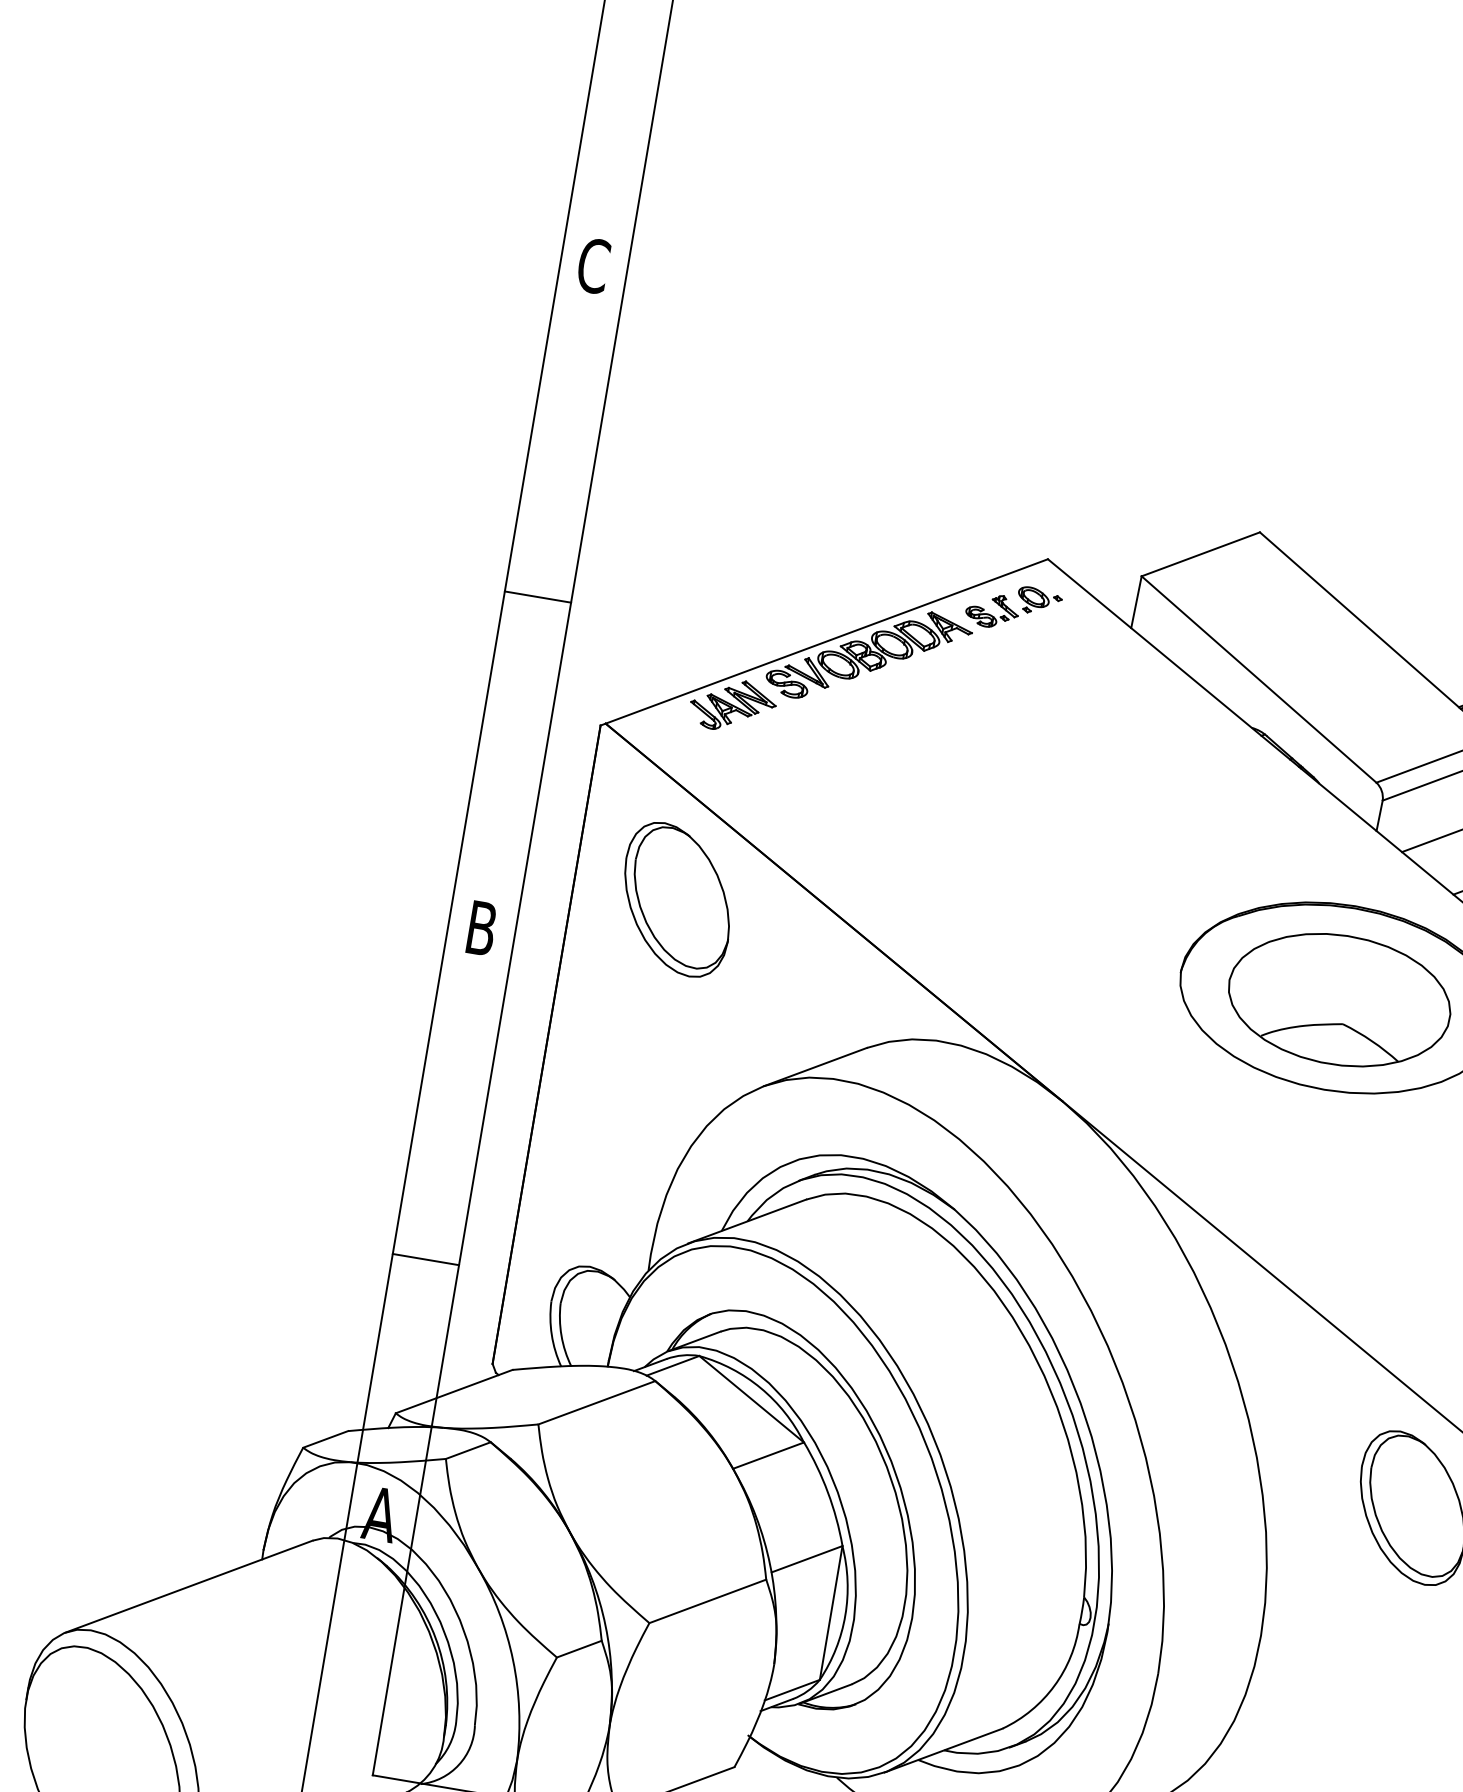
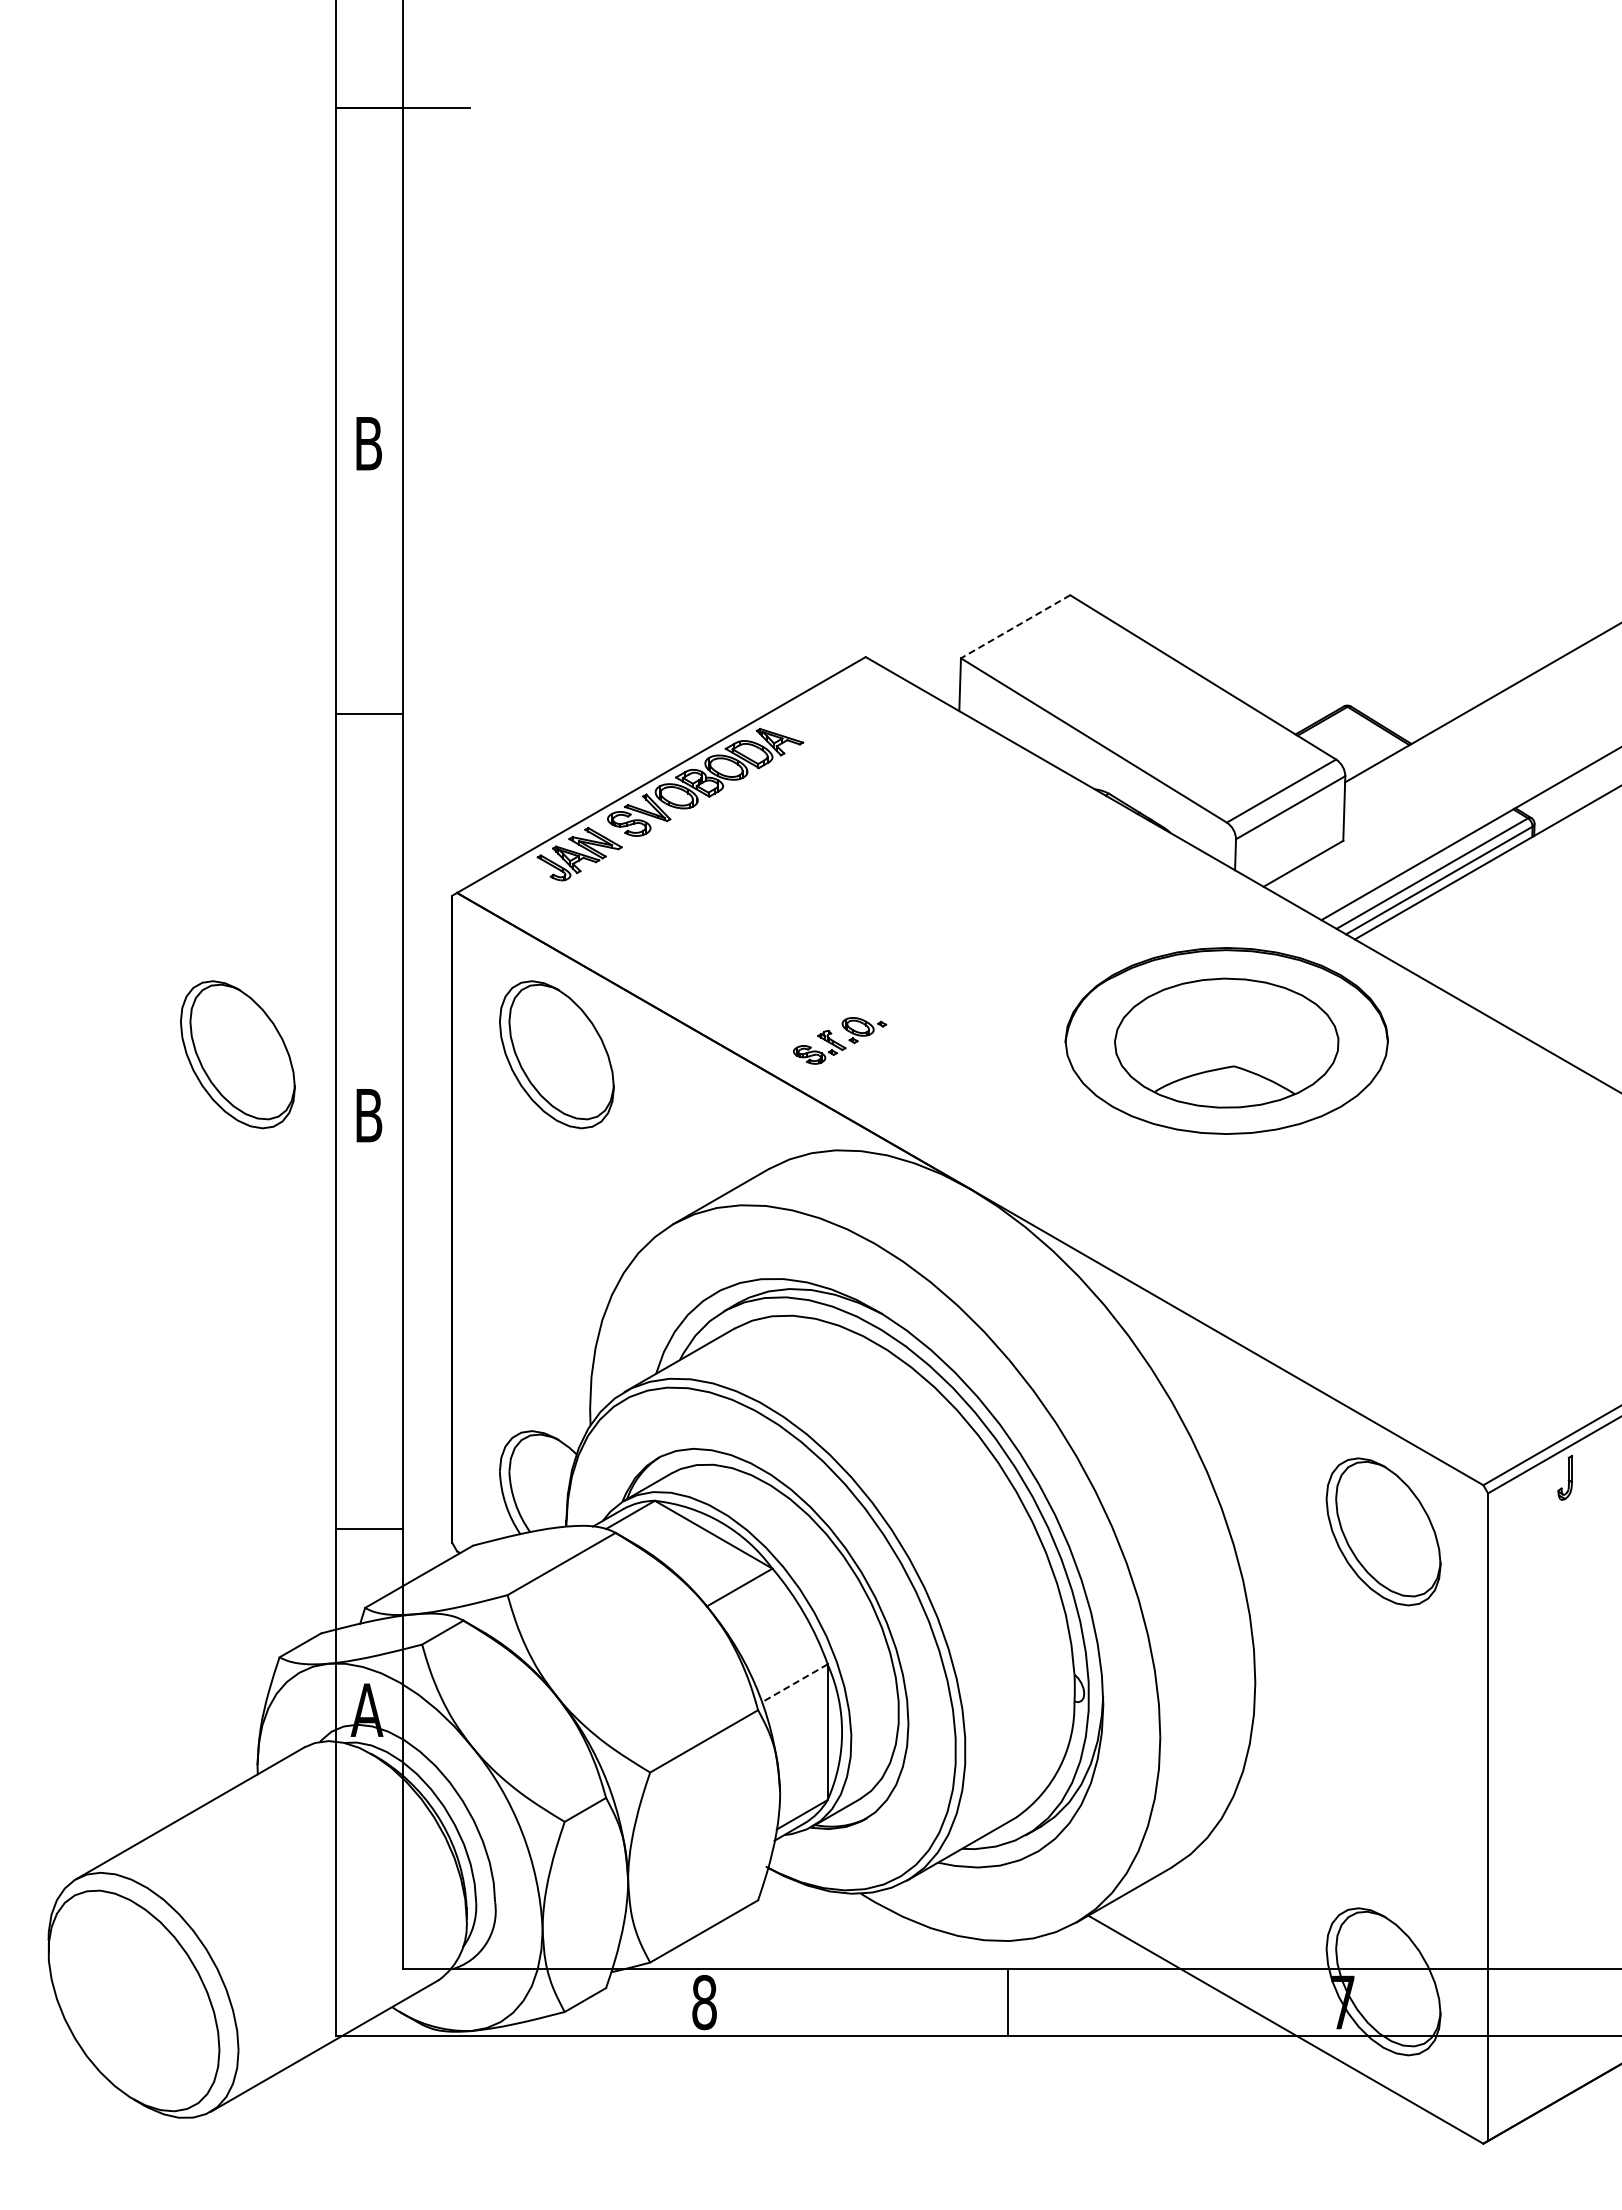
text: (593, 265) -> (368, 443), C -> B
line: (1200, 555) -> (1015, 627), solid -> dashed
line: (537, 597) -> (368, 714), moved
part: (1014, 607) -> (840, 1040), moved
part: (362, 846) -> (237, 1054), added
line: (425, 1259) -> (368, 1529), moved
line: (807, 1559) -> (795, 1683), solid -> dashed

